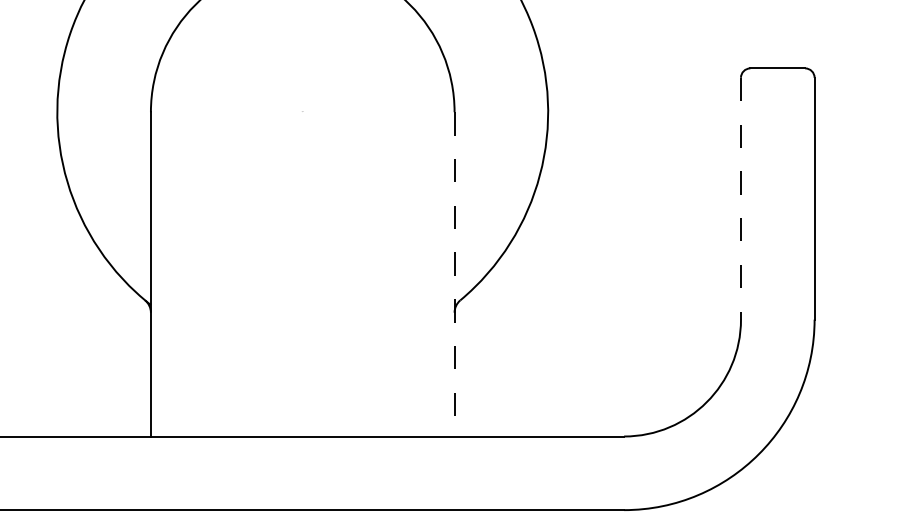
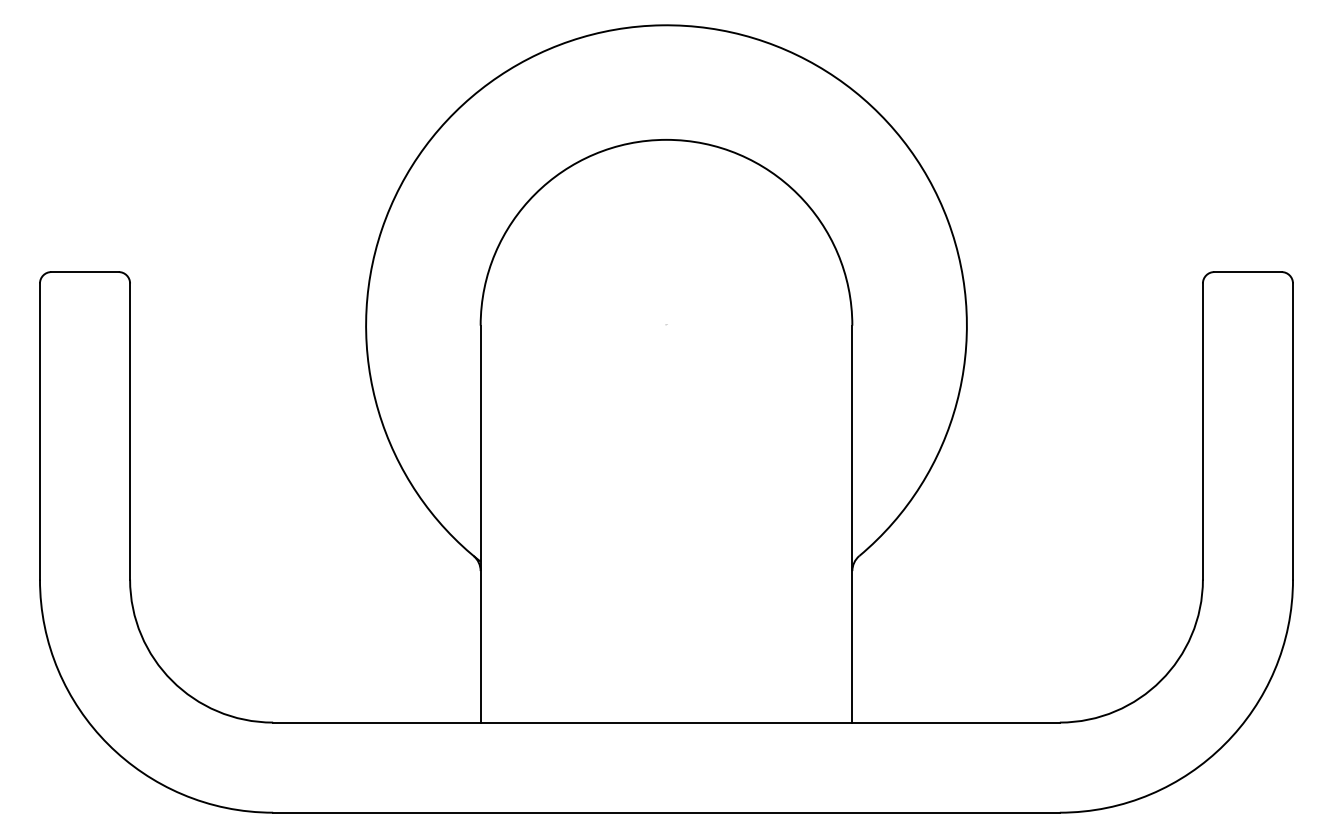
line: (740, 199) -> (1202, 432), dashed -> solid
line: (454, 274) -> (852, 524), dashed -> solid

